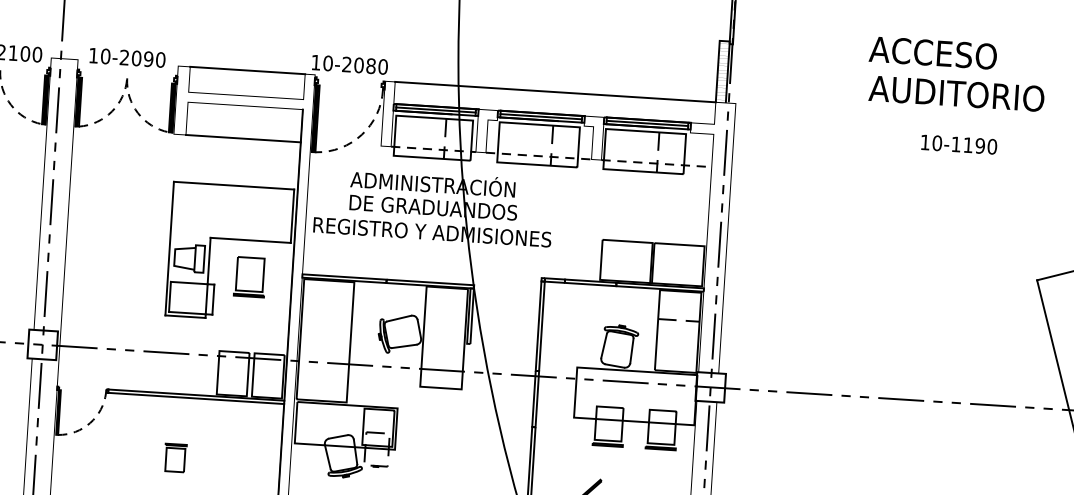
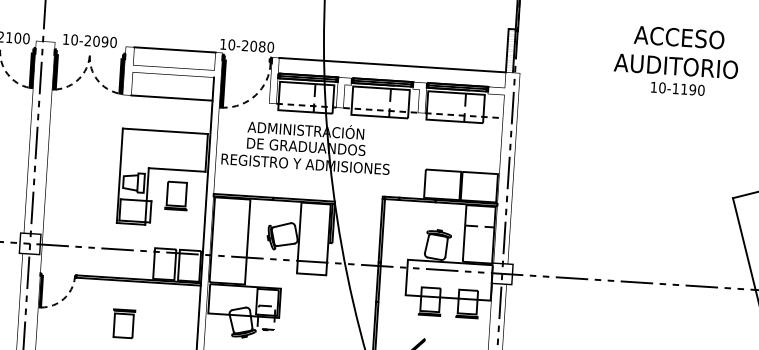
text: (932, 53) -> (678, 37), moved
text: (959, 144) -> (678, 88), moved
part: (175, 457) -> (123, 323), size x1.43

